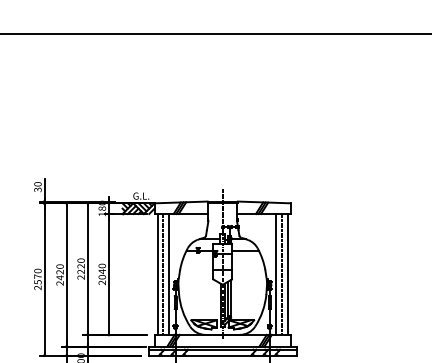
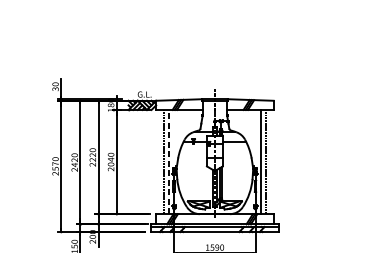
line: (169, 273) -> (169, 161), solid -> dashed
line: (157, 274) -> (158, 162), removed
line: (287, 274) -> (270, 162), removed

